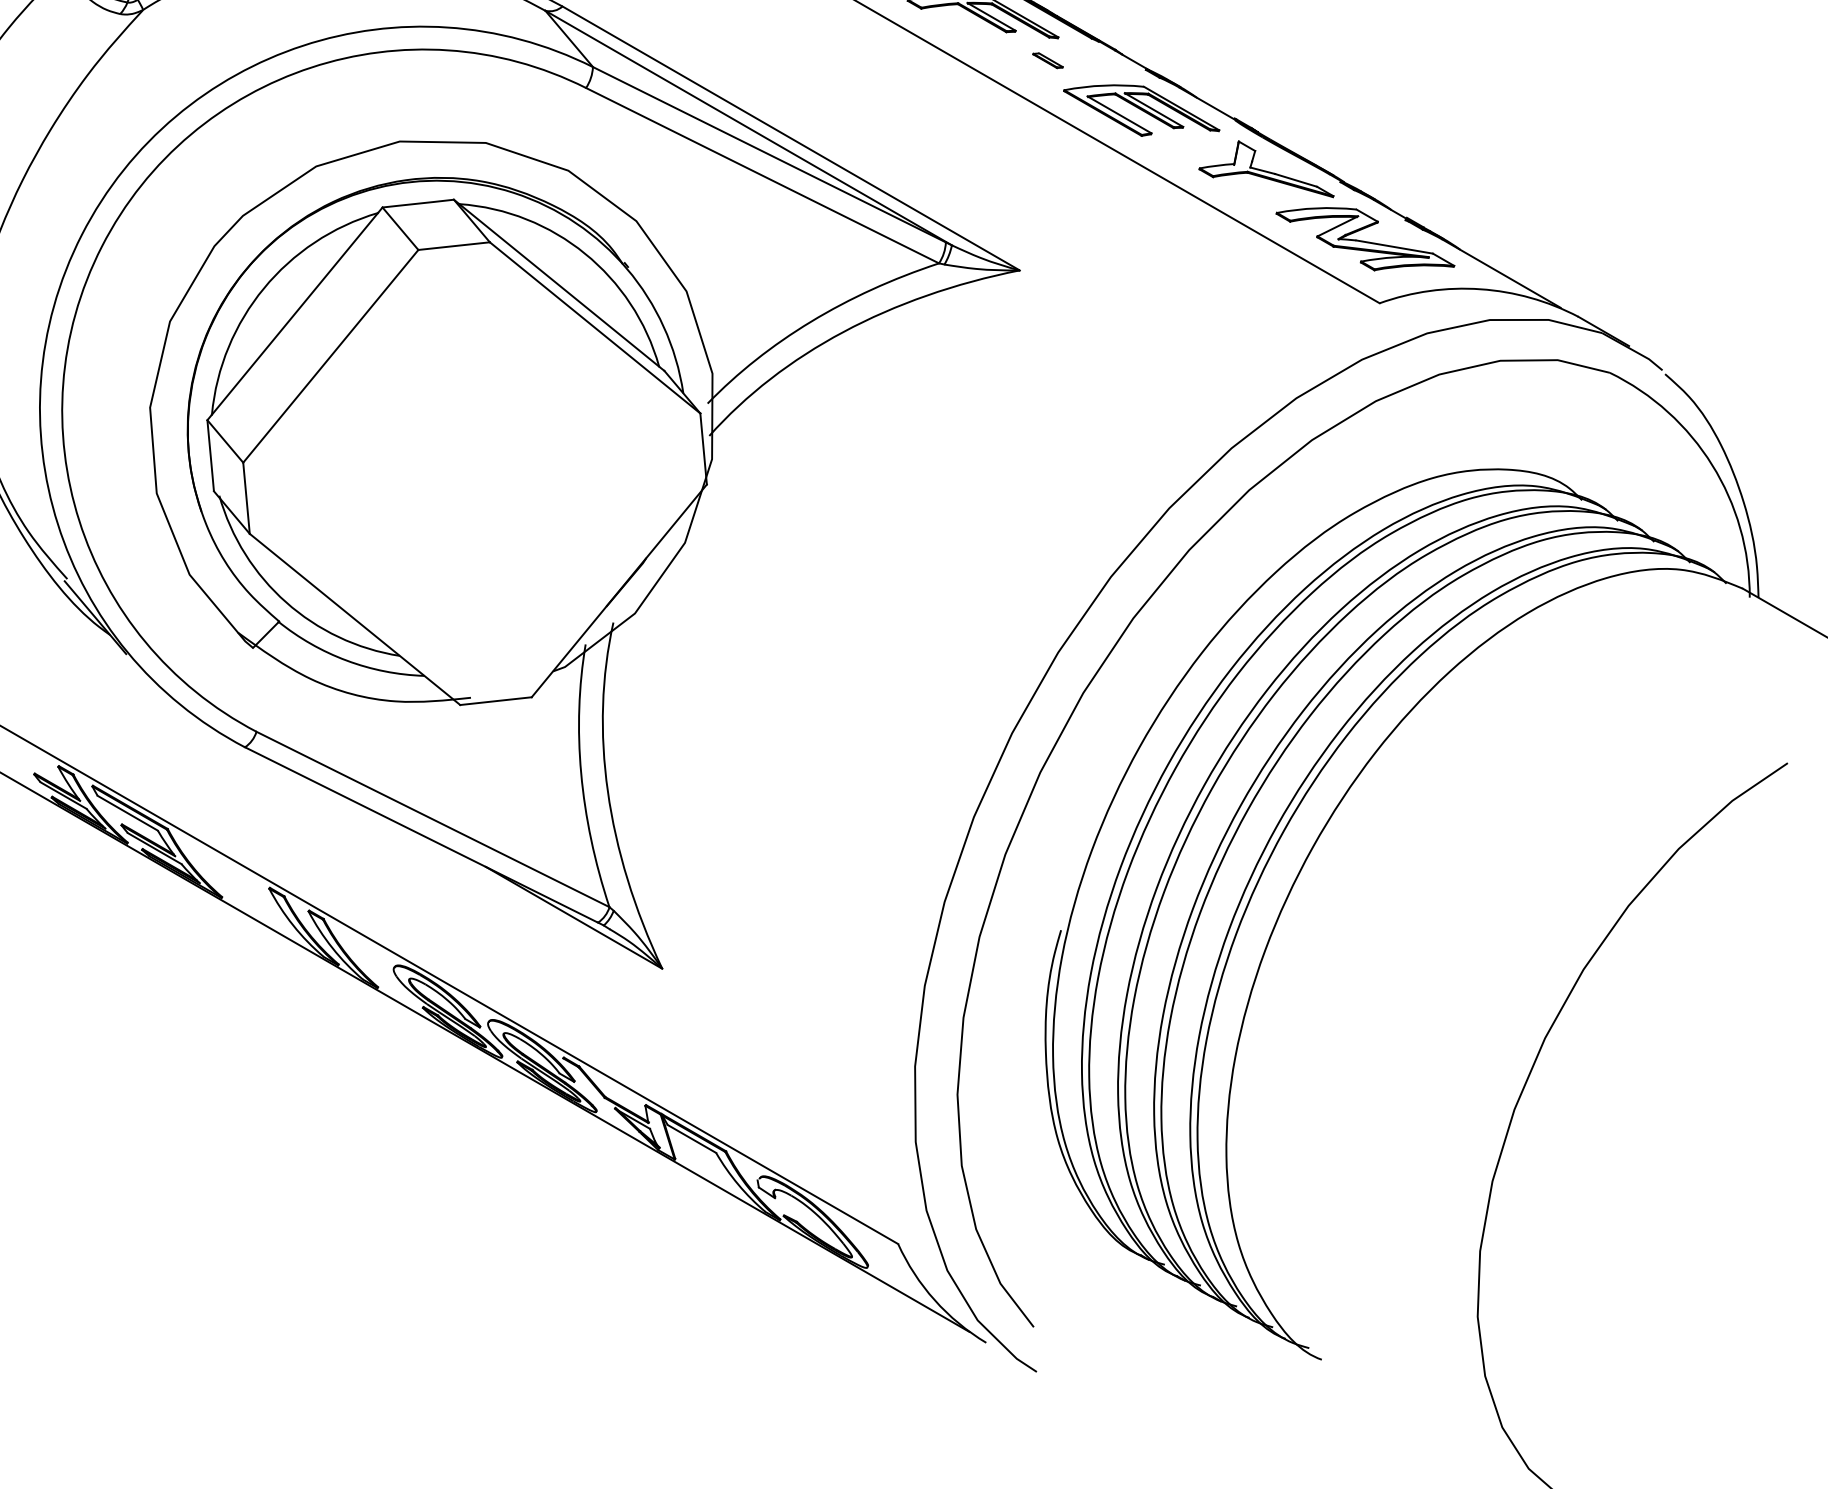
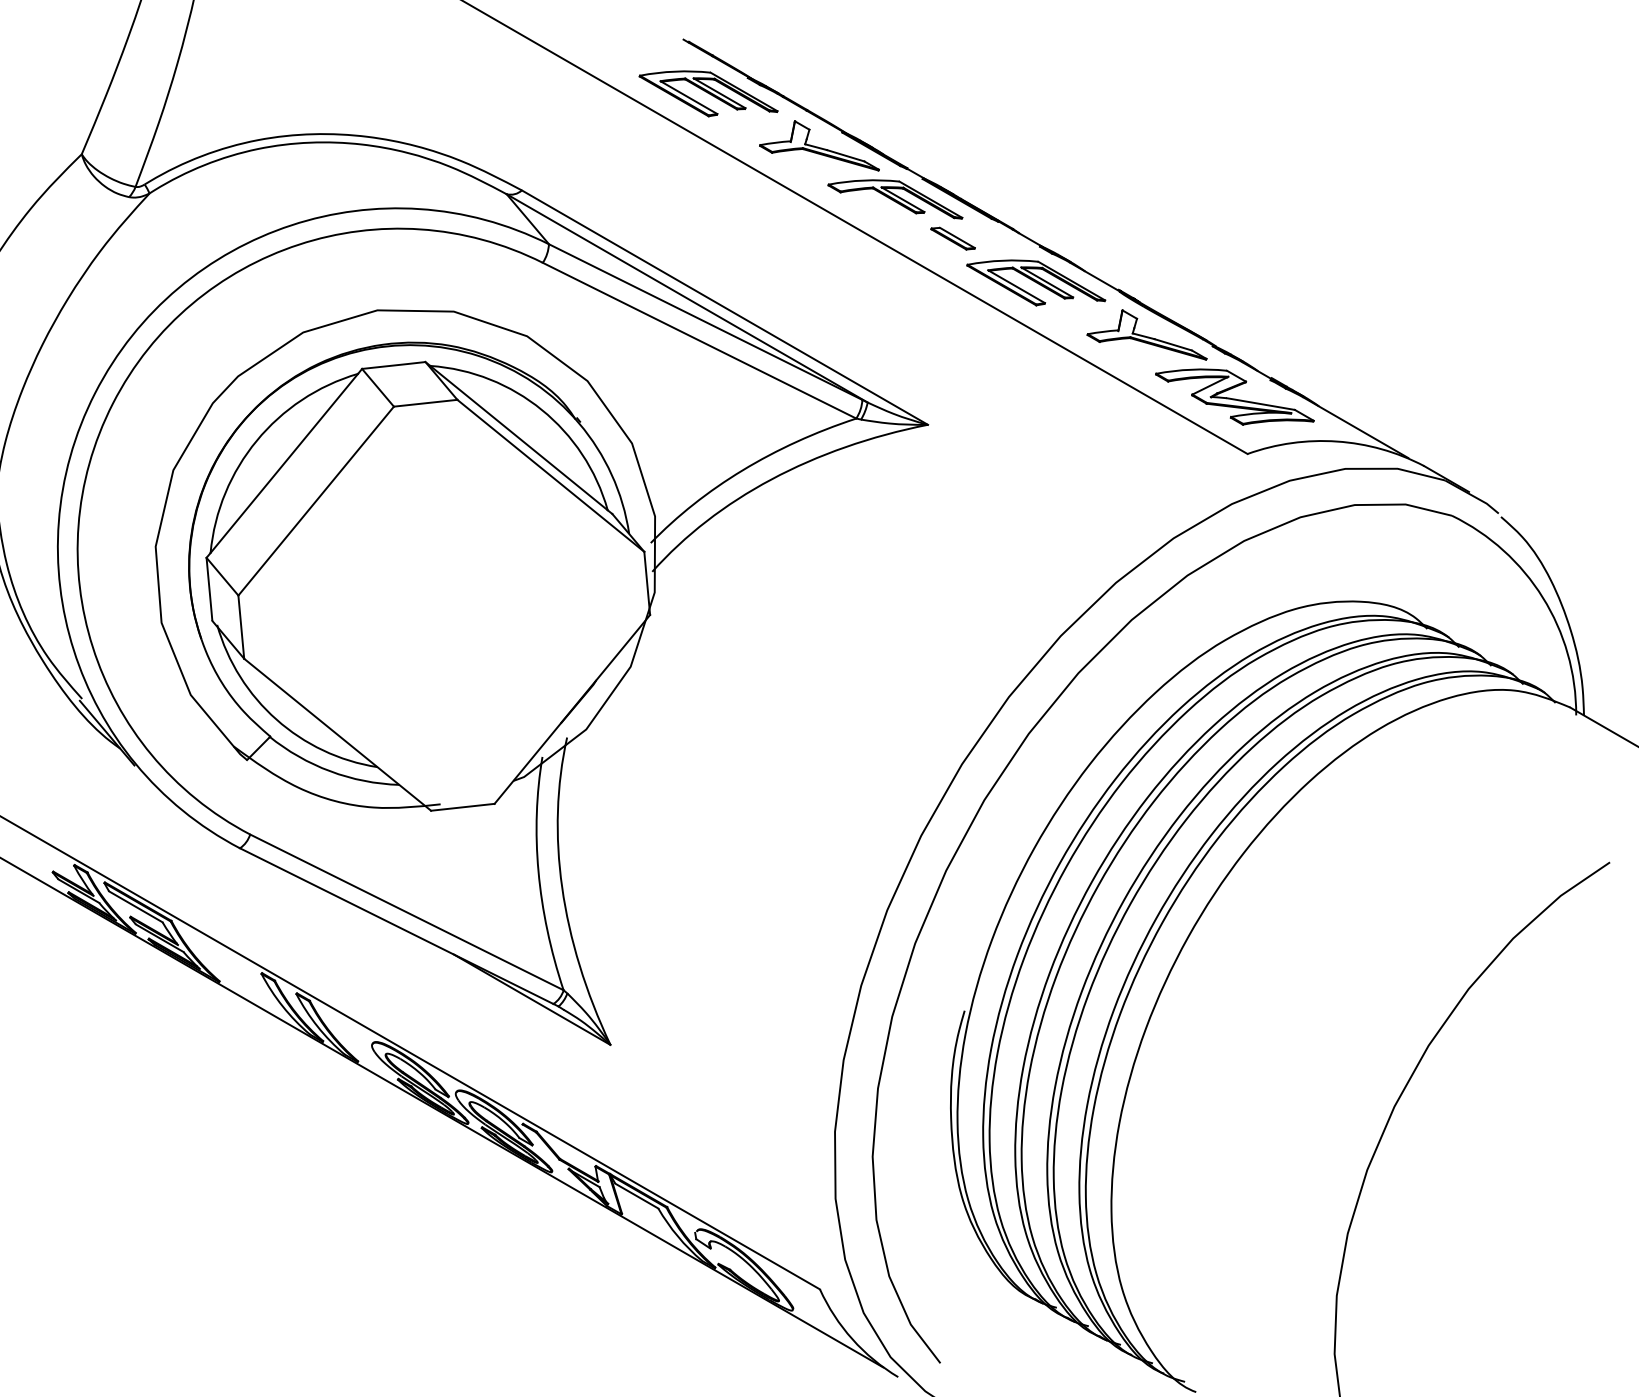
part: (1047, 60) -> (952, 238), size x1.67

